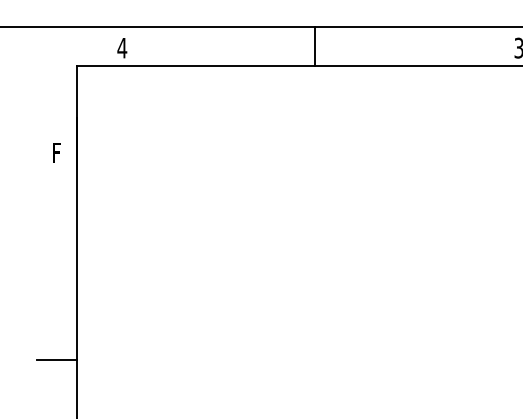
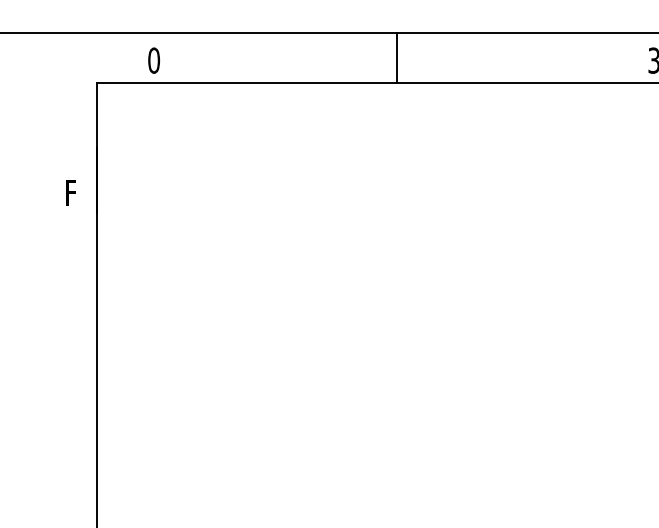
text: (122, 47) -> (154, 59), 4 -> 0
line: (56, 359) -> (71, 453), removed

